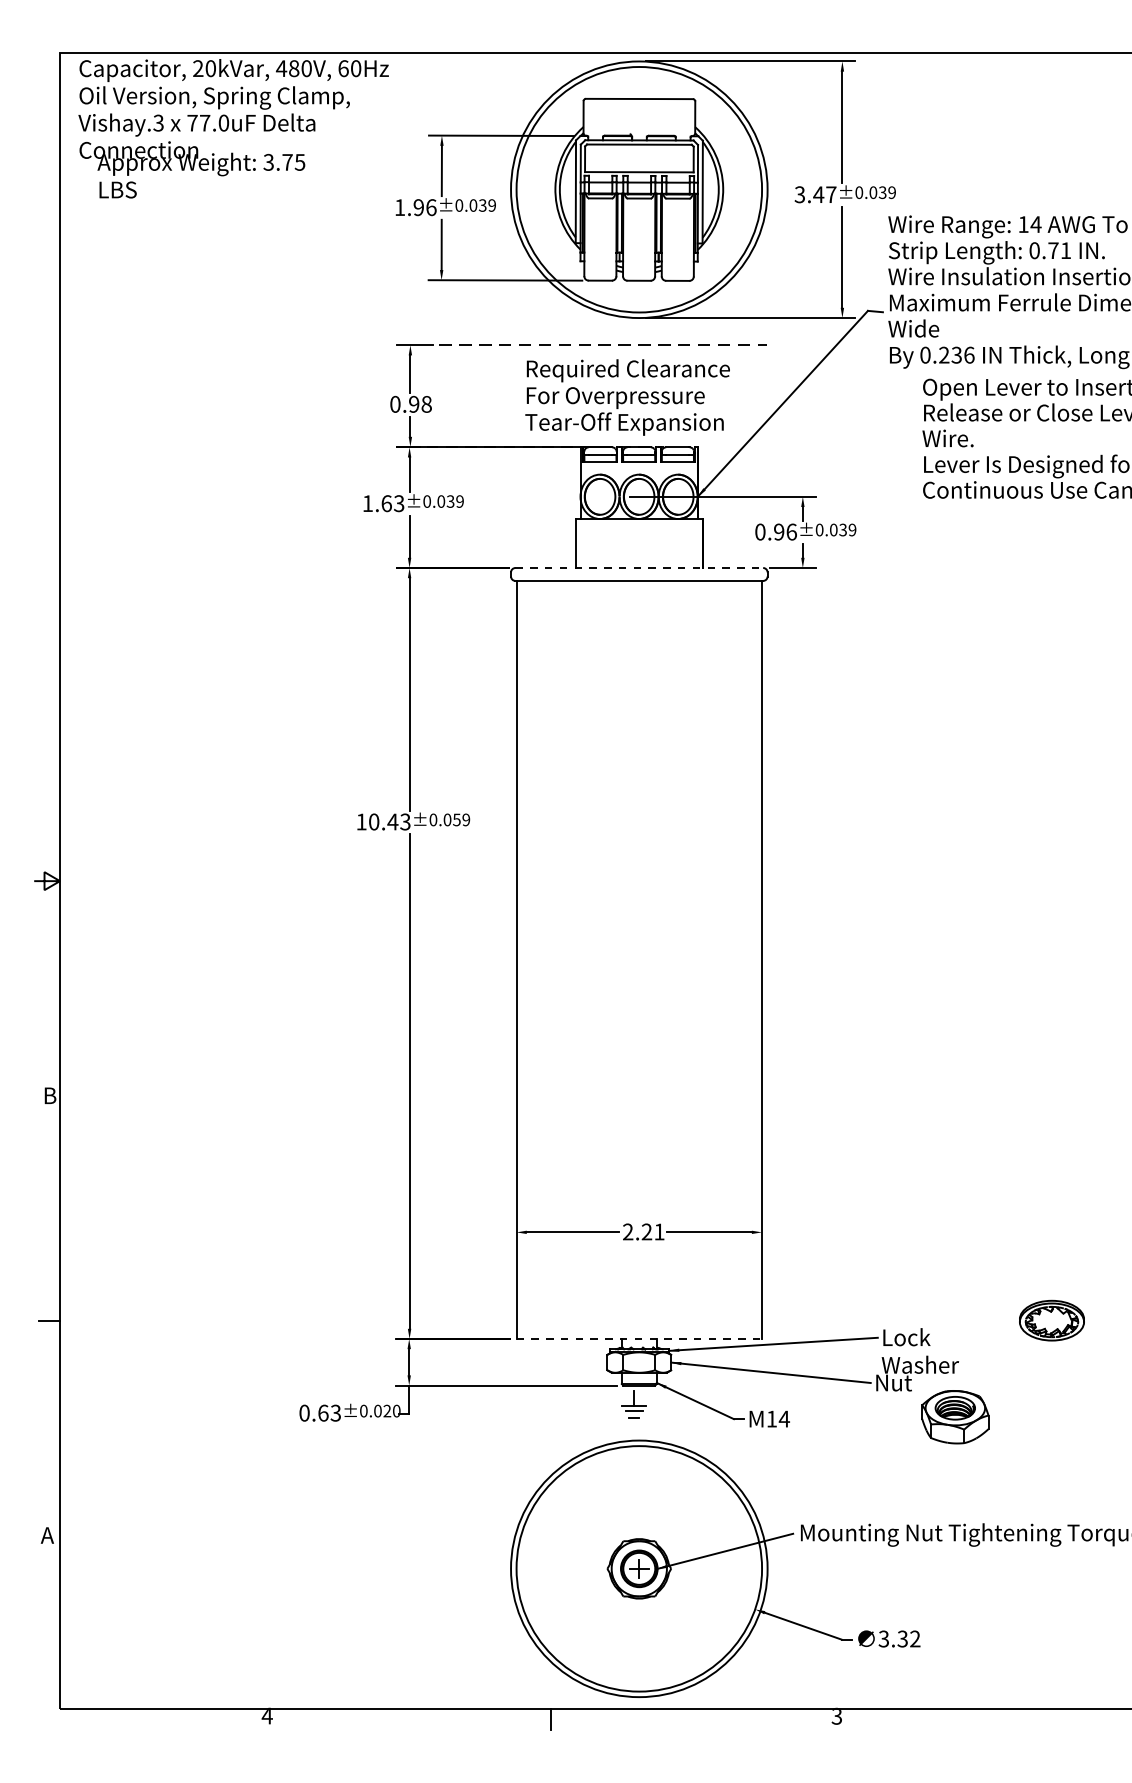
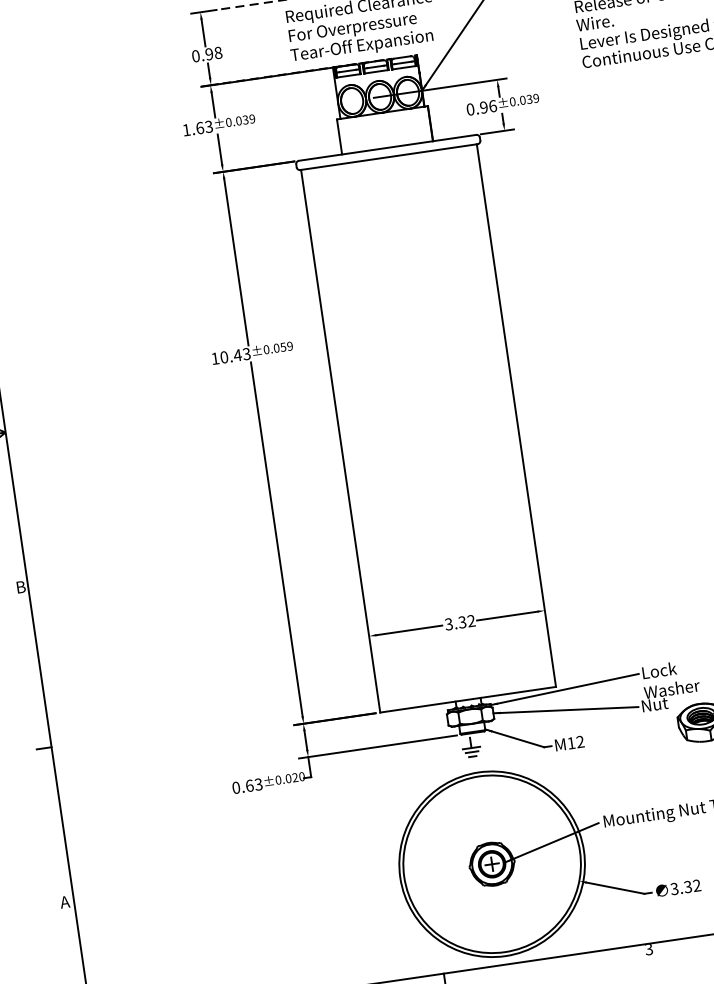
line: (639, 568) -> (387, 148), dashed -> solid
text: (643, 1231) -> (459, 622), 2.21 -> 3.32
line: (639, 1339) -> (468, 700), dashed -> solid
text: (783, 1418) -> (579, 741), M14 -> M12

